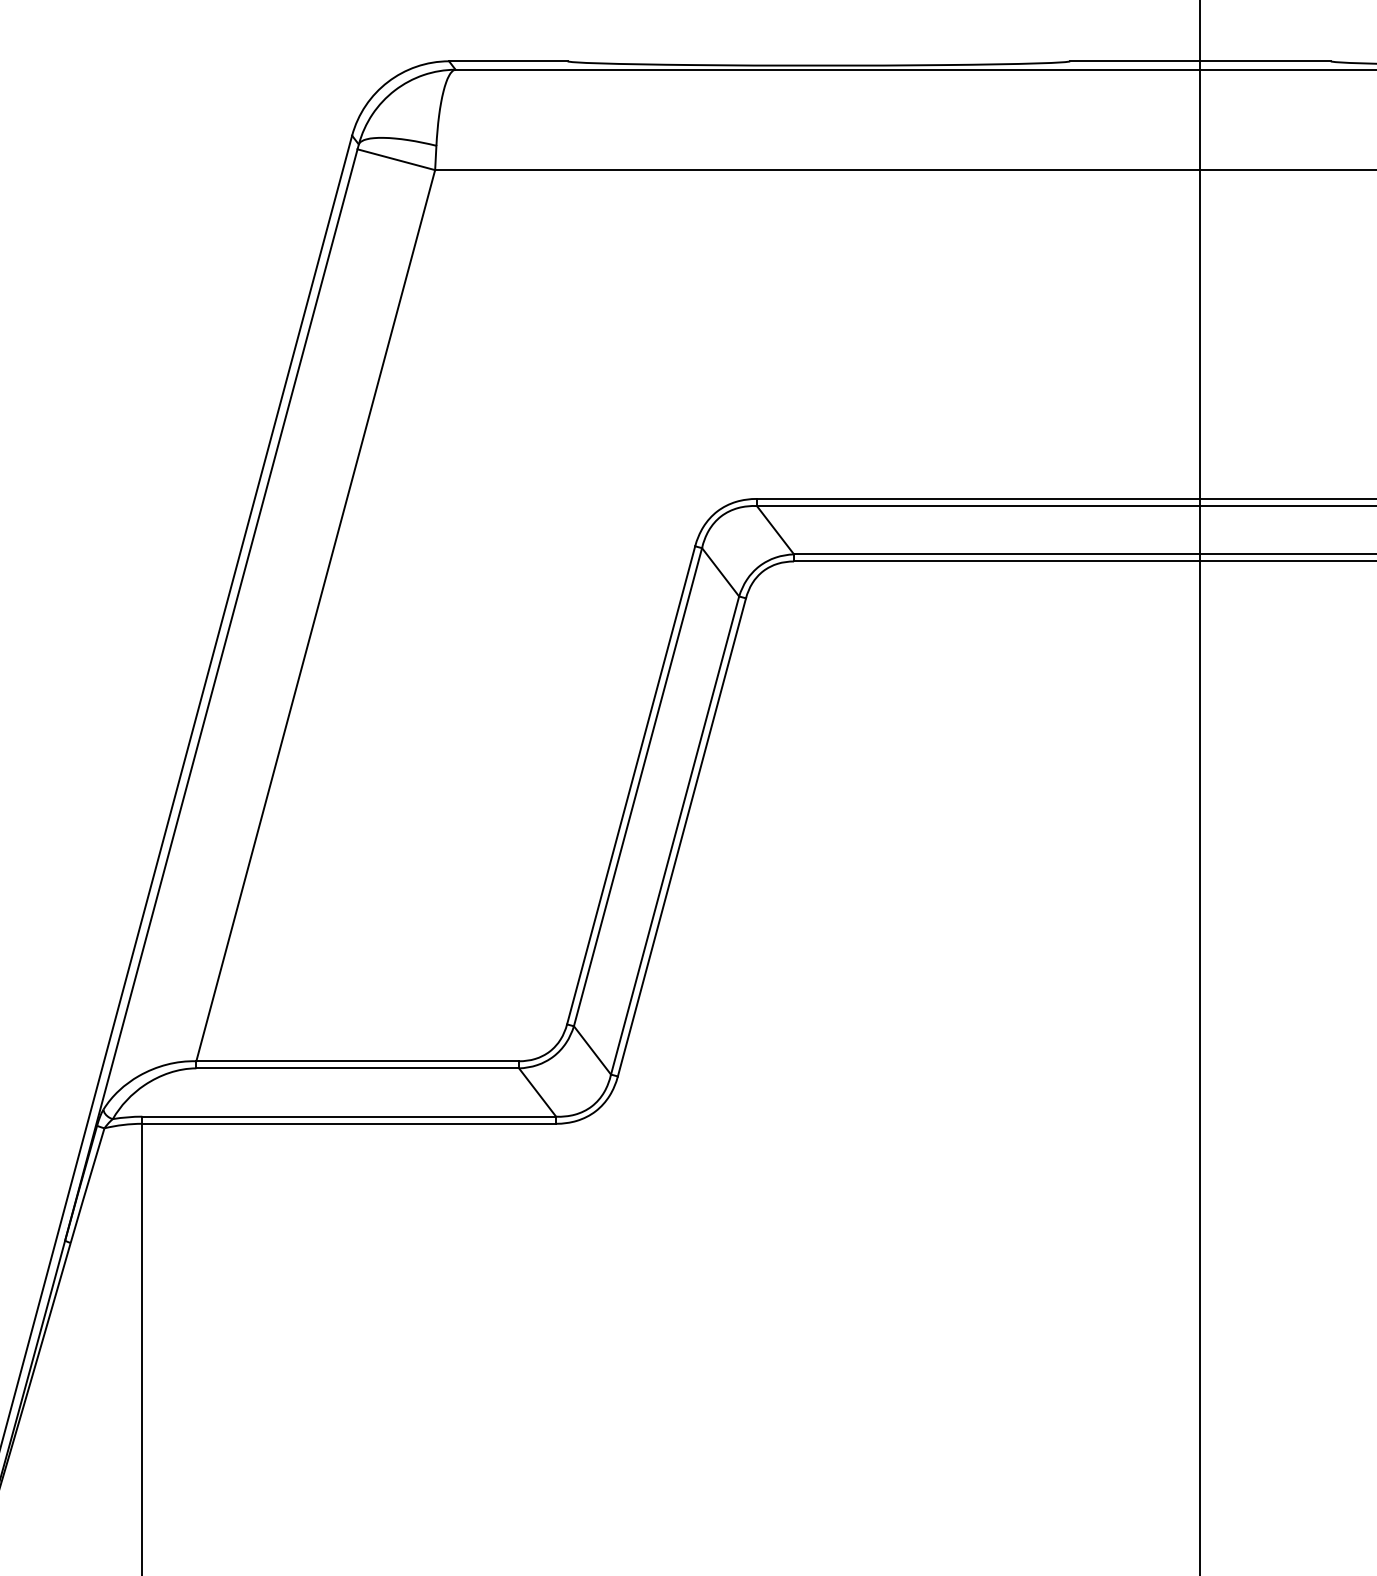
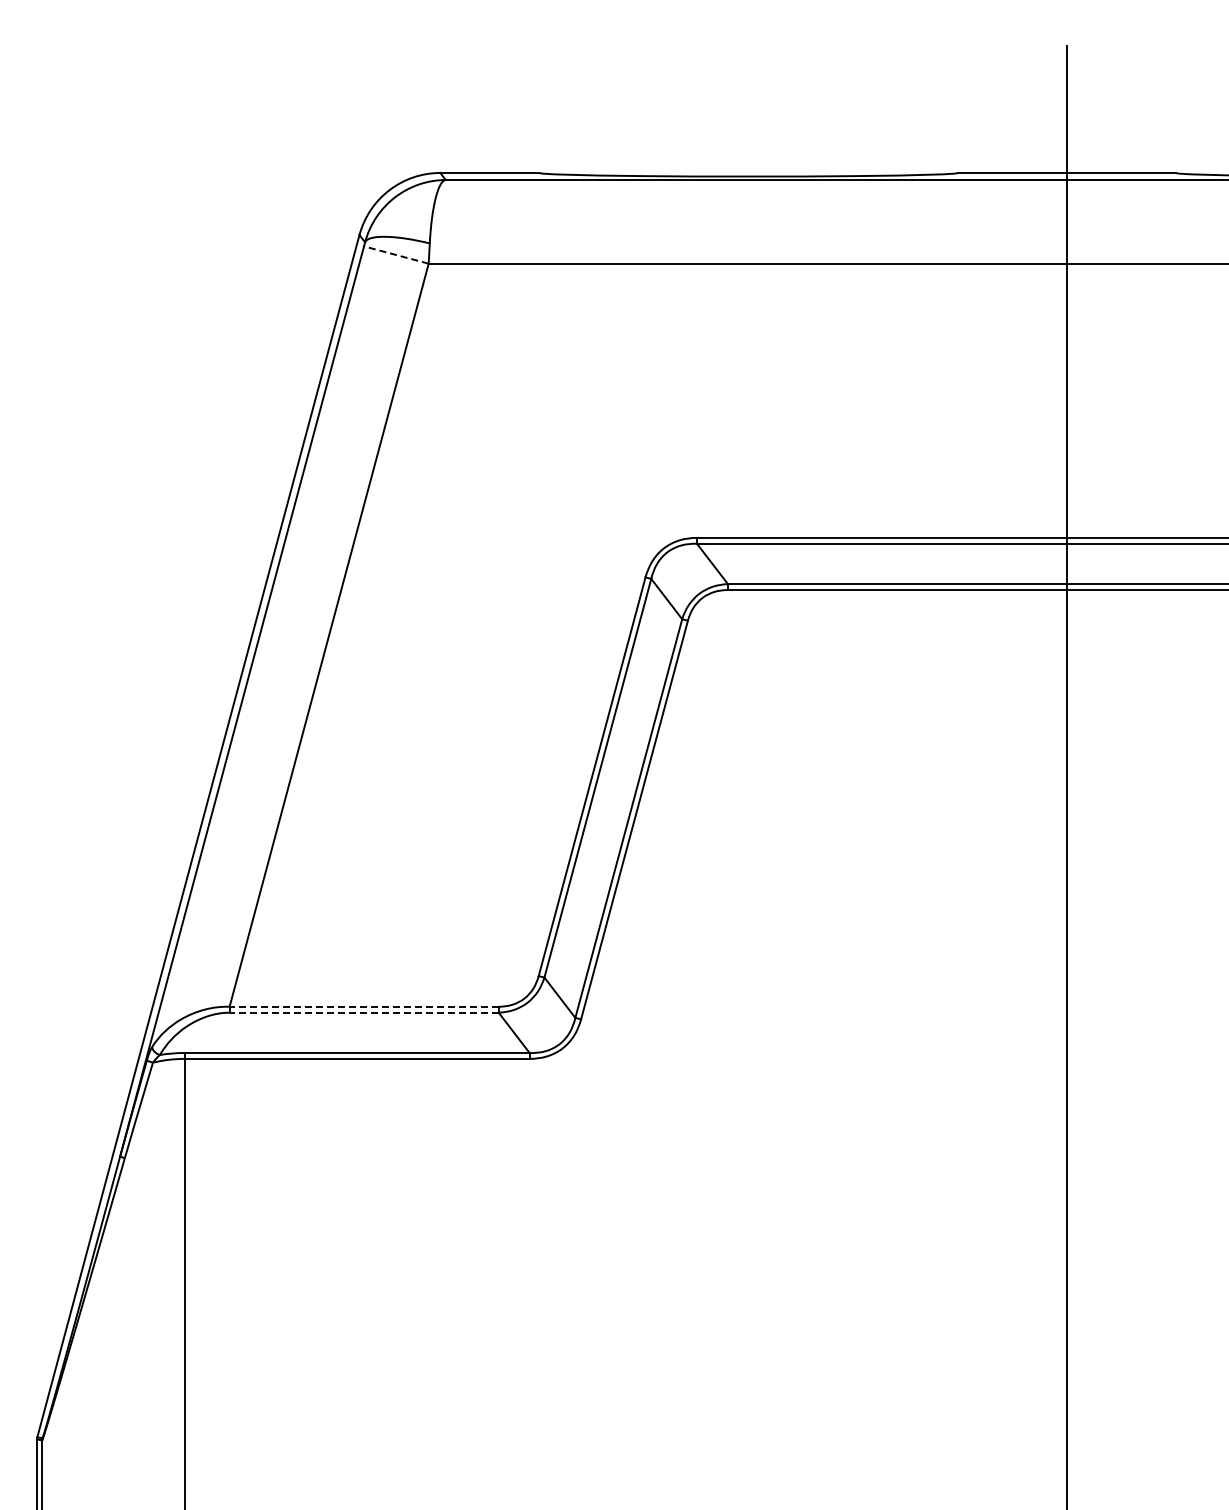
line: (395, 159) -> (395, 254), solid -> dashed
line: (358, 1060) -> (364, 1006), solid -> dashed
line: (358, 1068) -> (364, 1012), solid -> dashed

